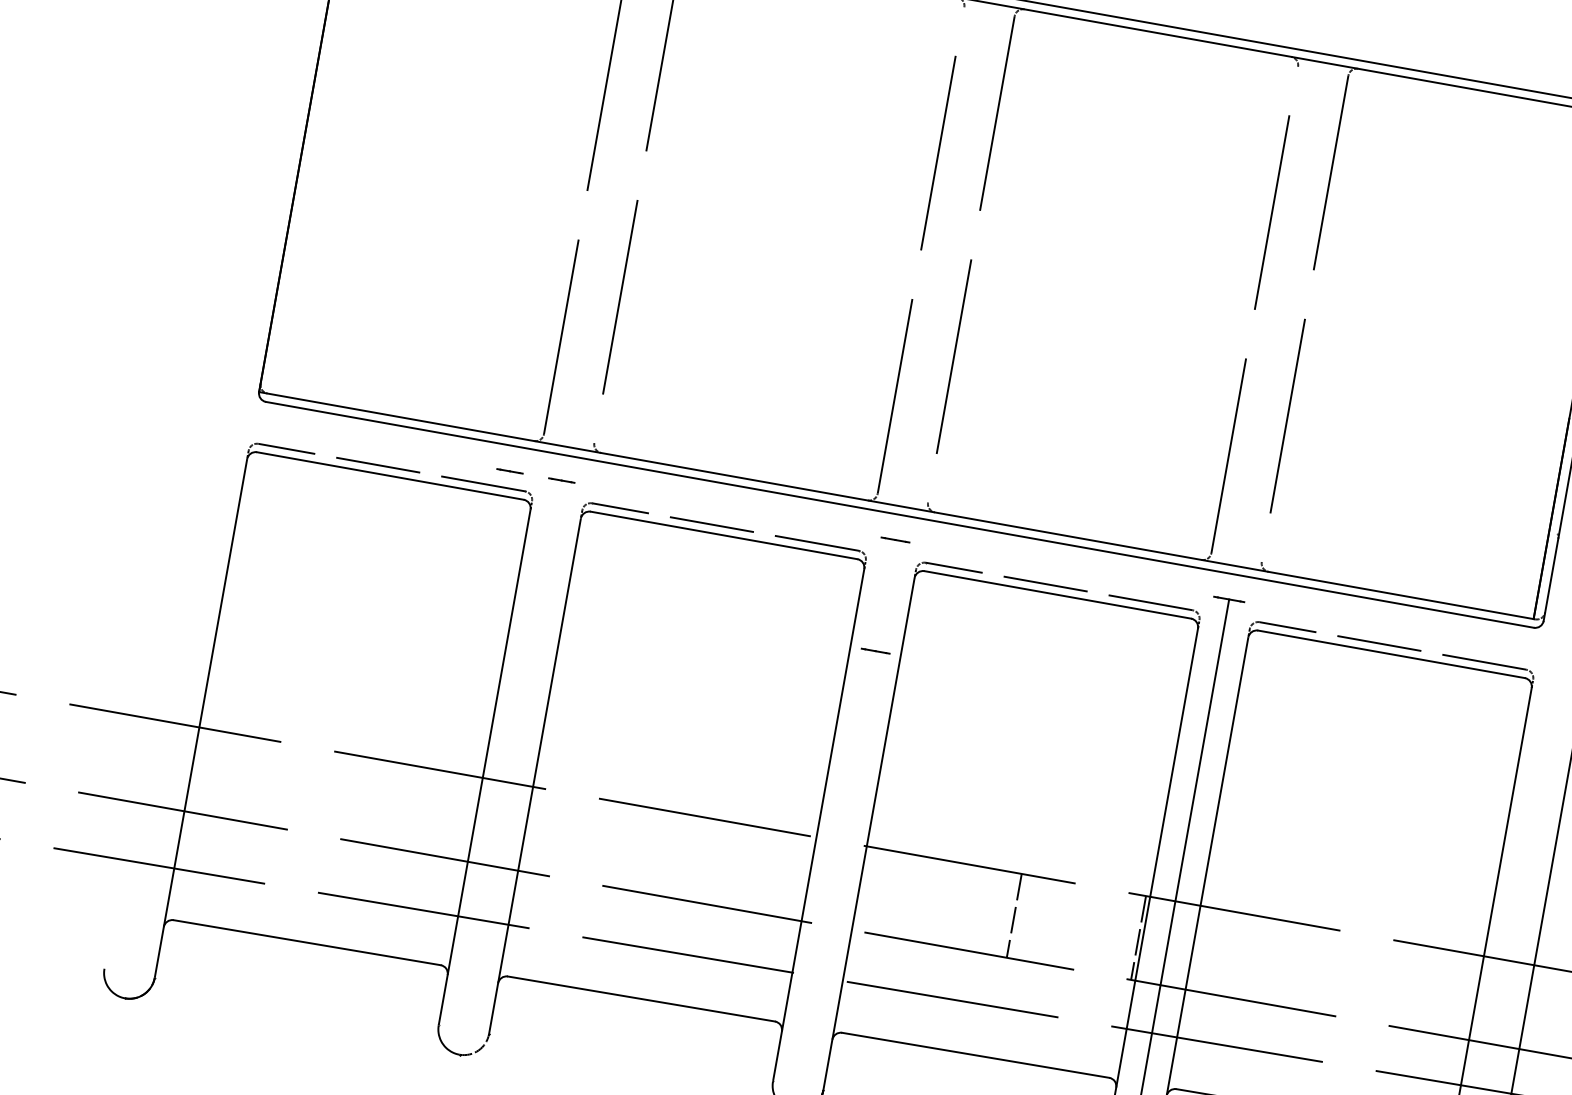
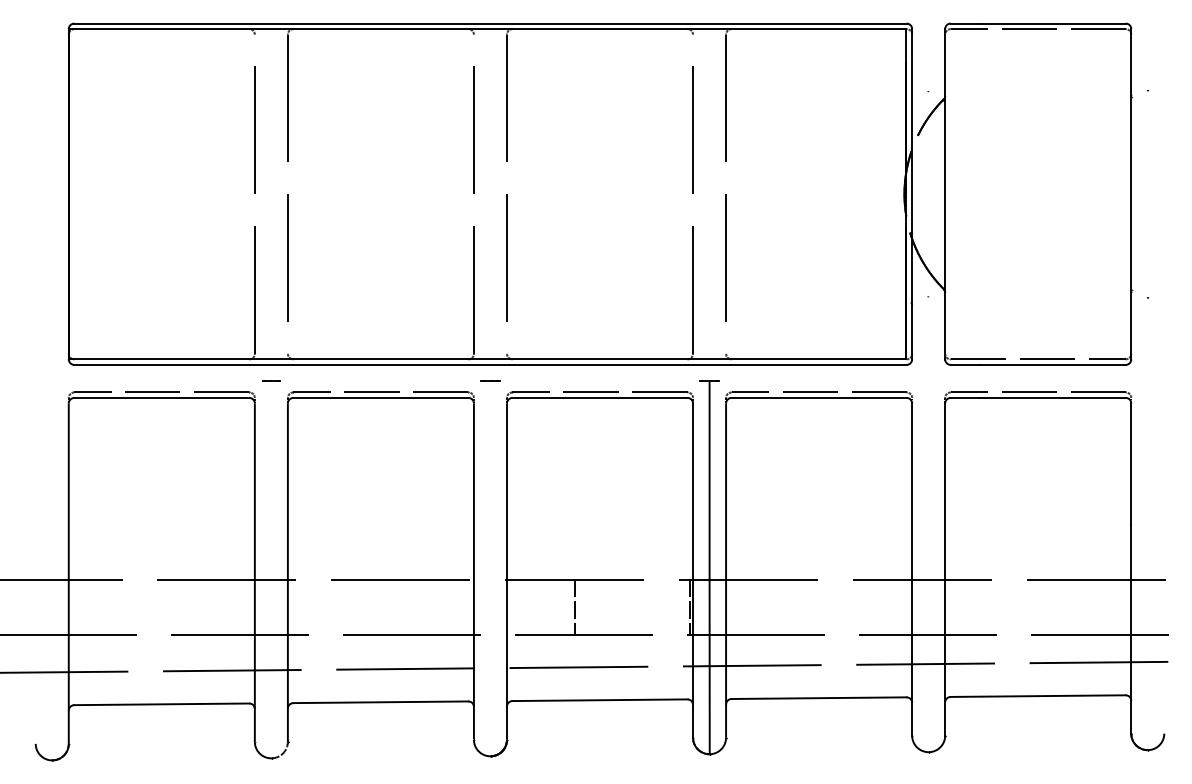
line: (510, 469) -> (237, 380), removed
line: (875, 649) -> (490, 453), removed
line: (1014, 914) -> (574, 606), moved

